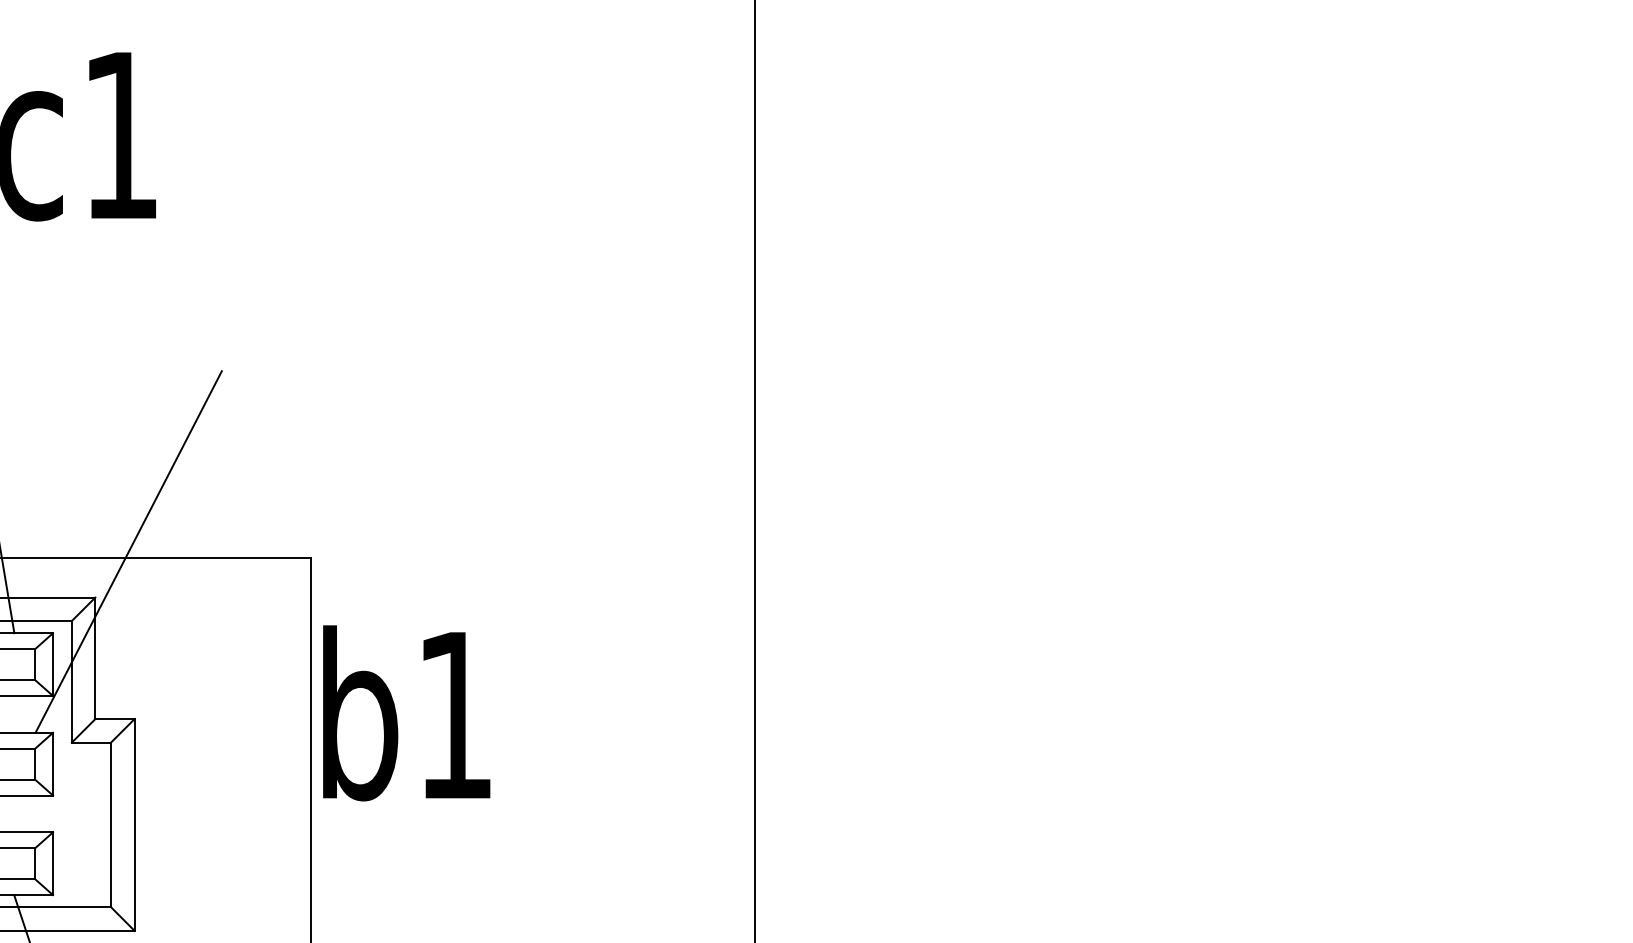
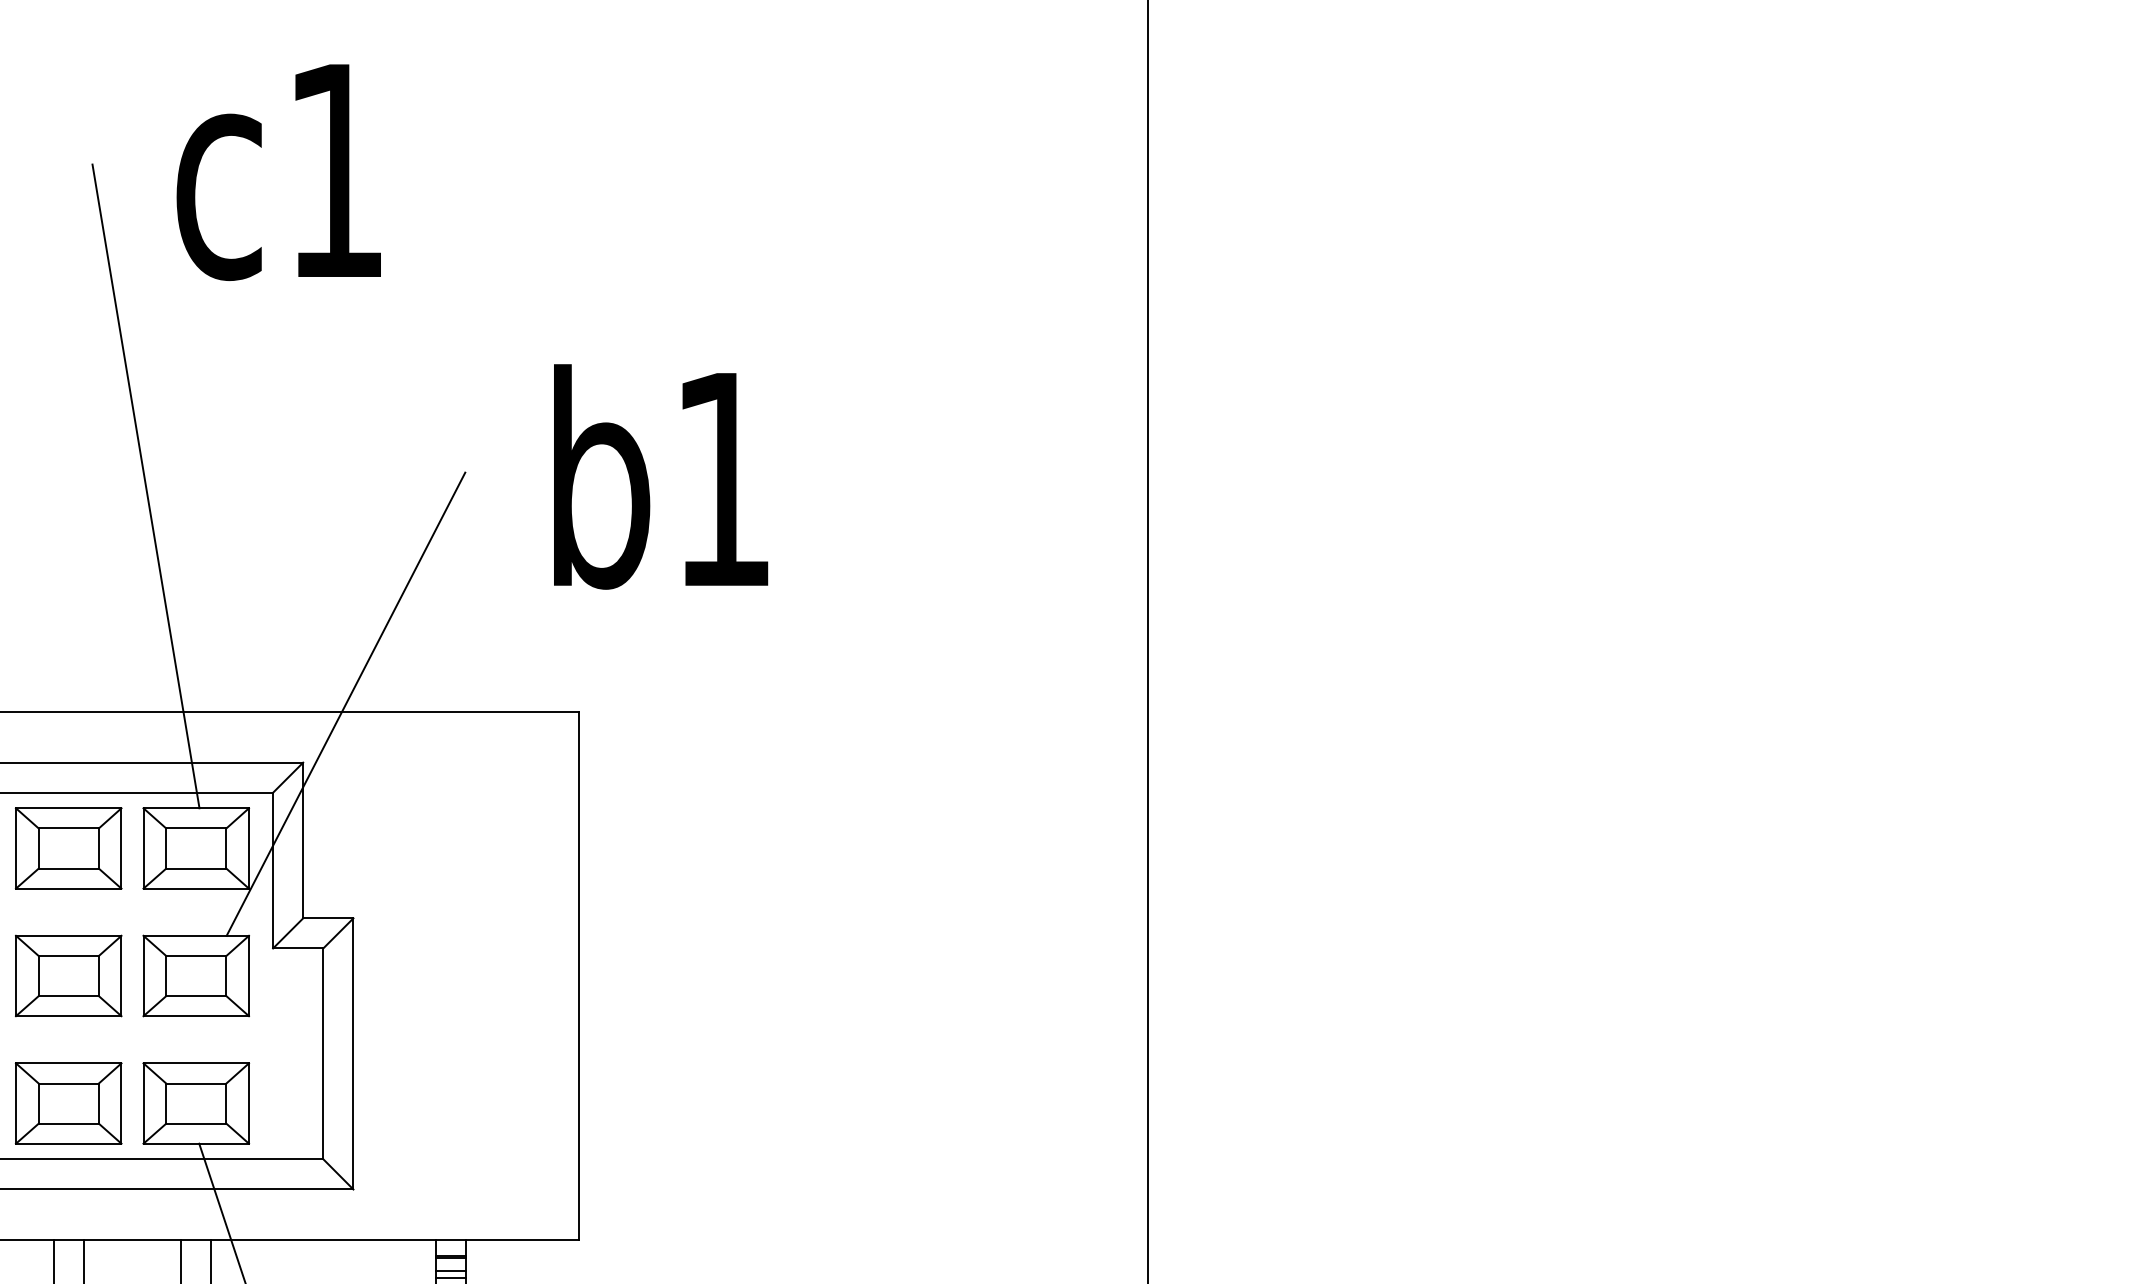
text: (407, 713) -> (661, 476), moved

